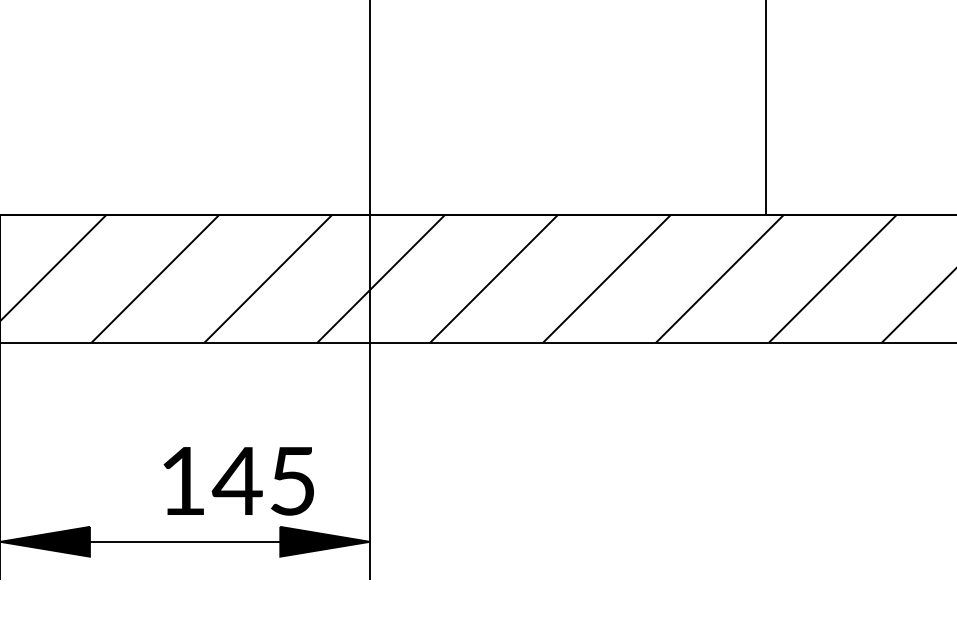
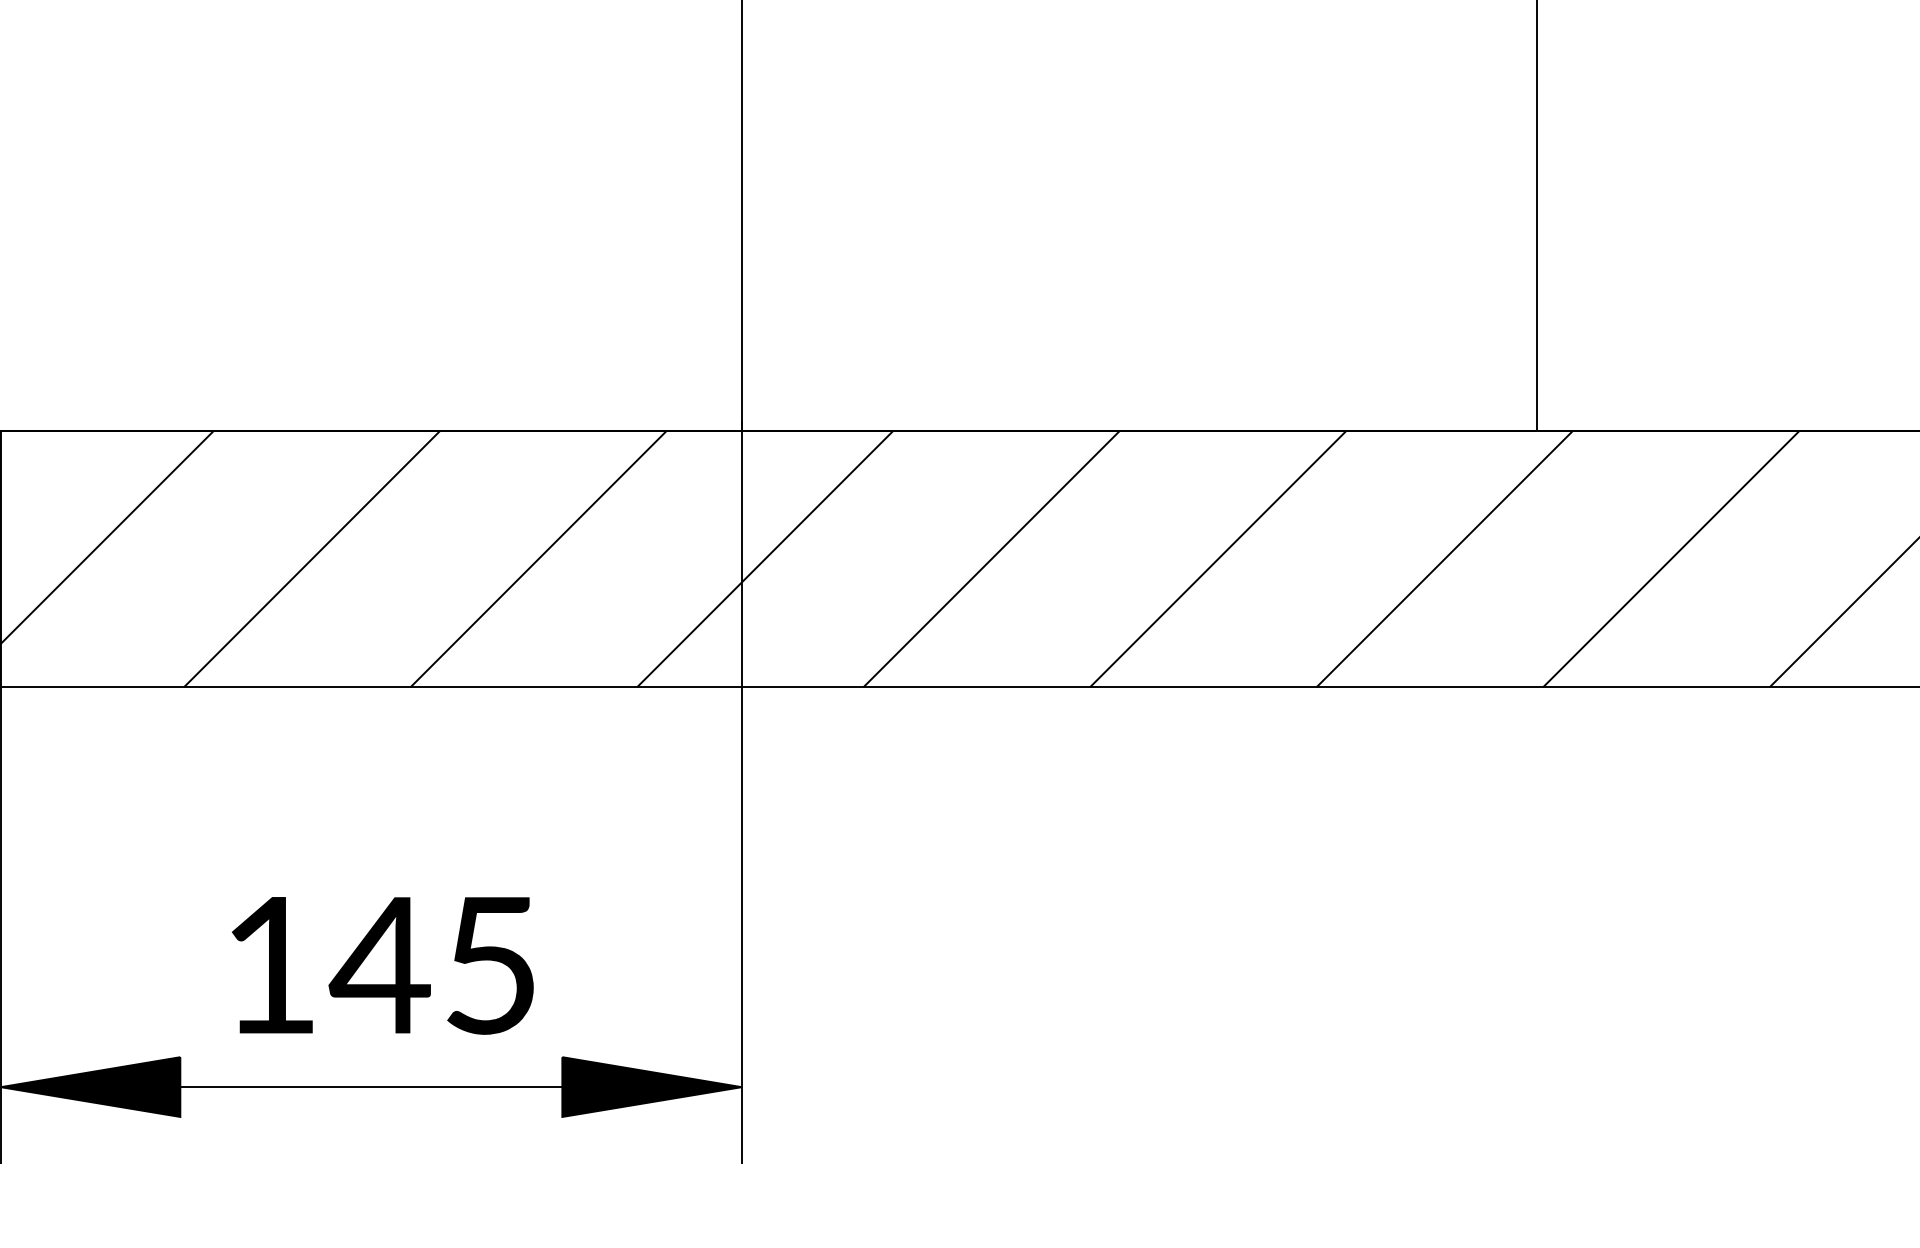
text: (238, 481) -> (382, 966), moved

